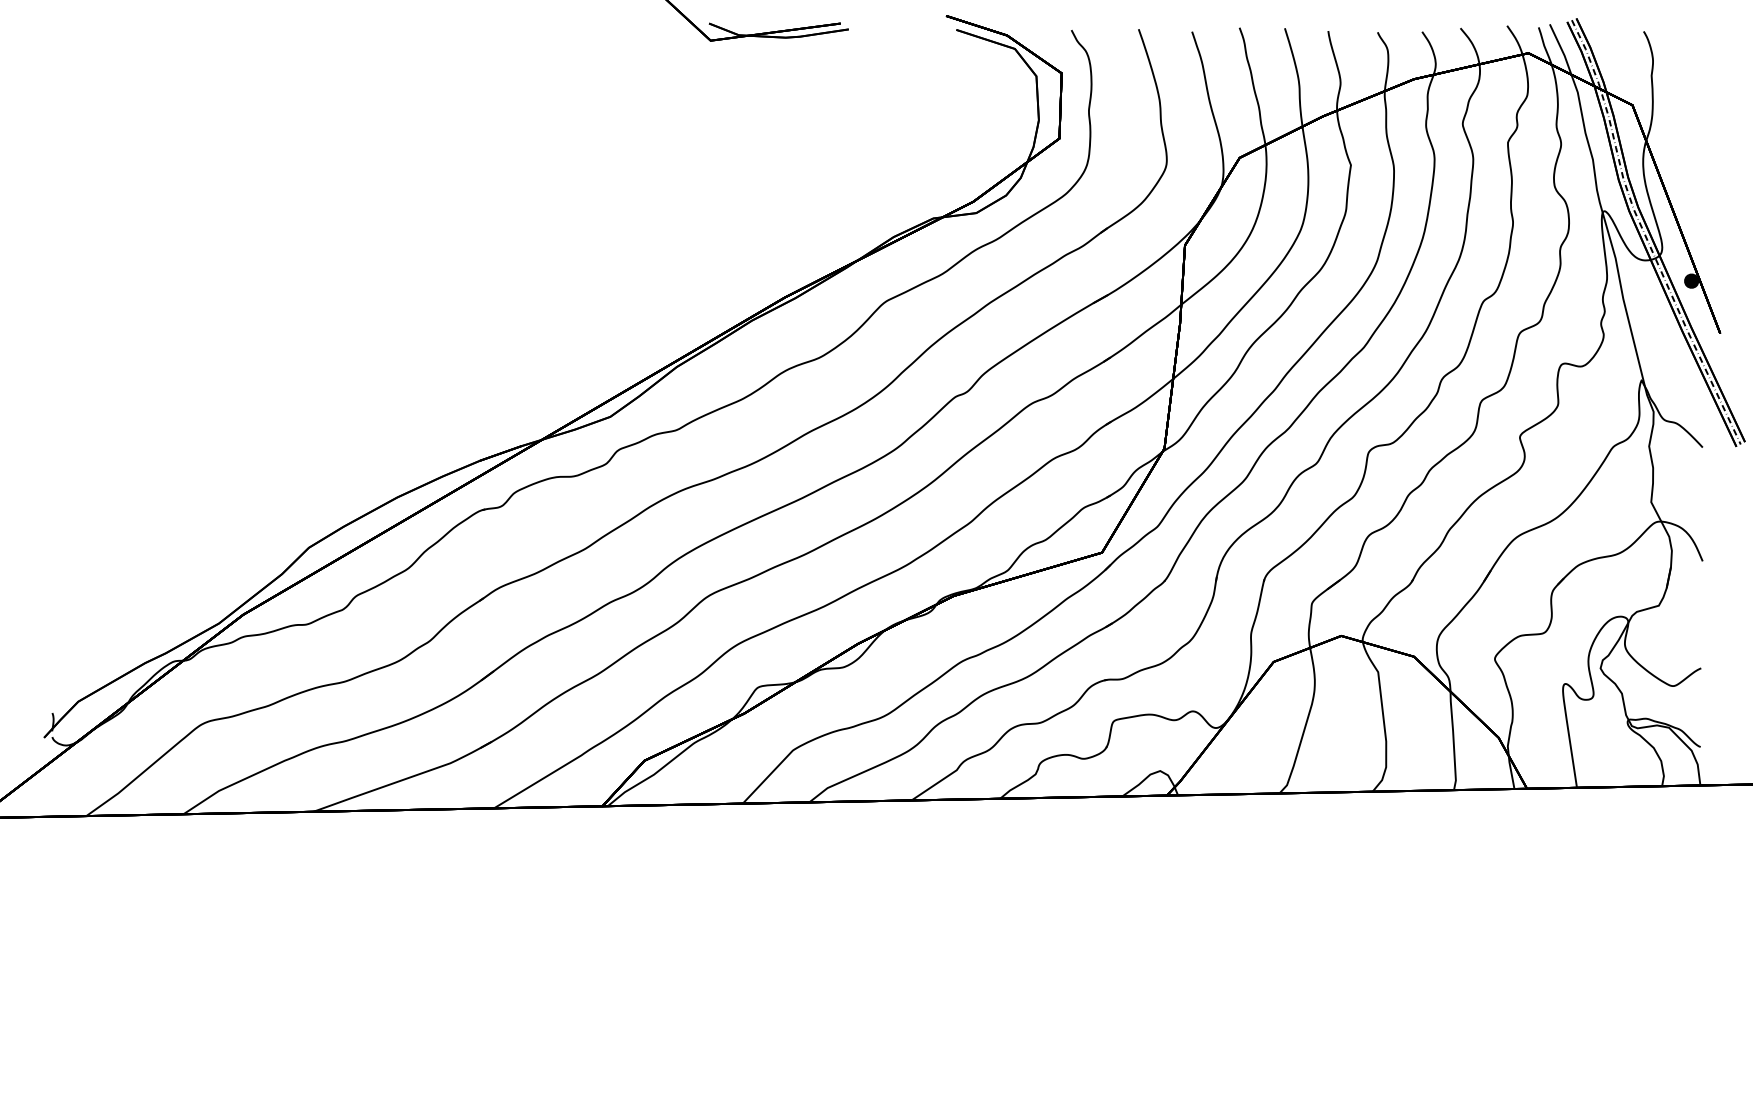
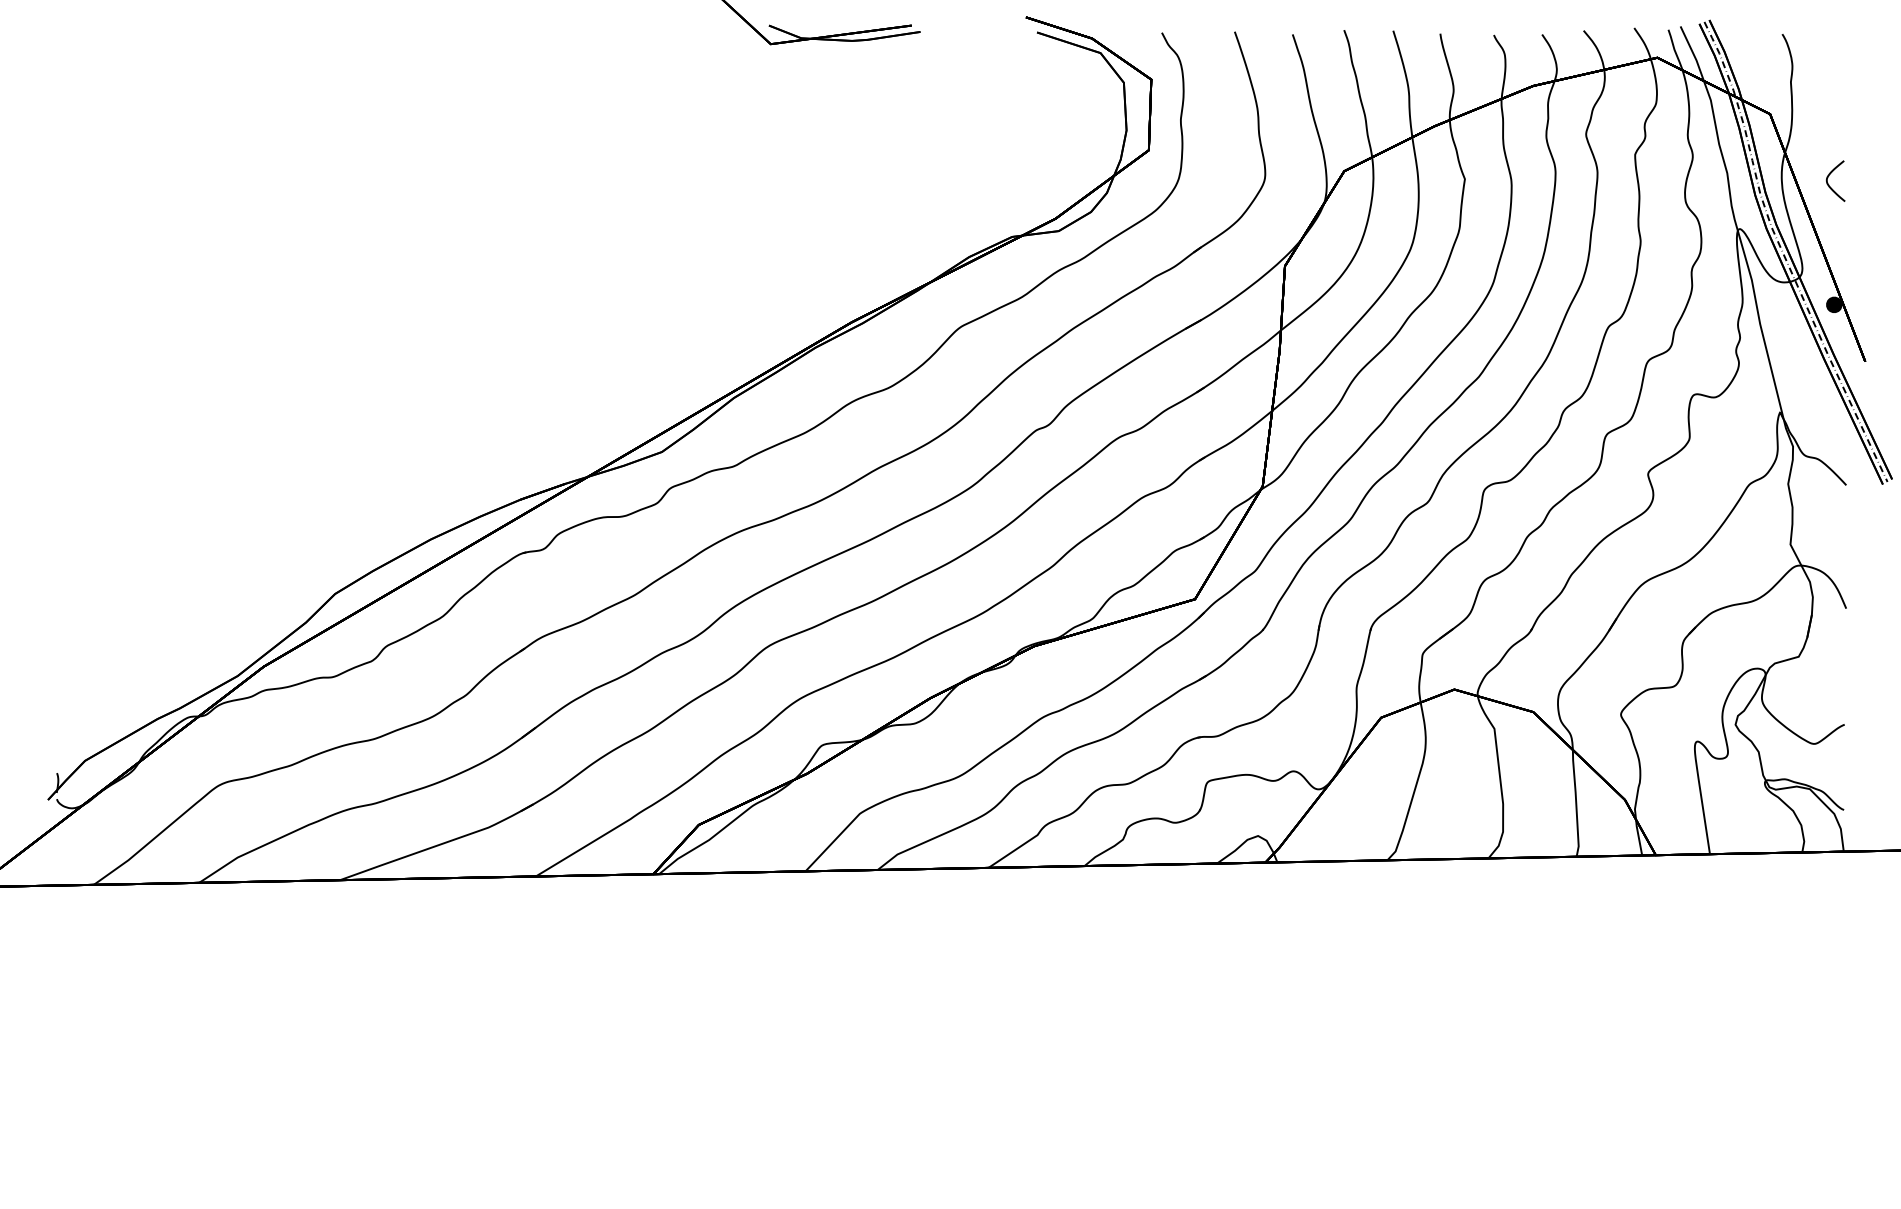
curve: (1687, 162) -> (1829, 176), added

